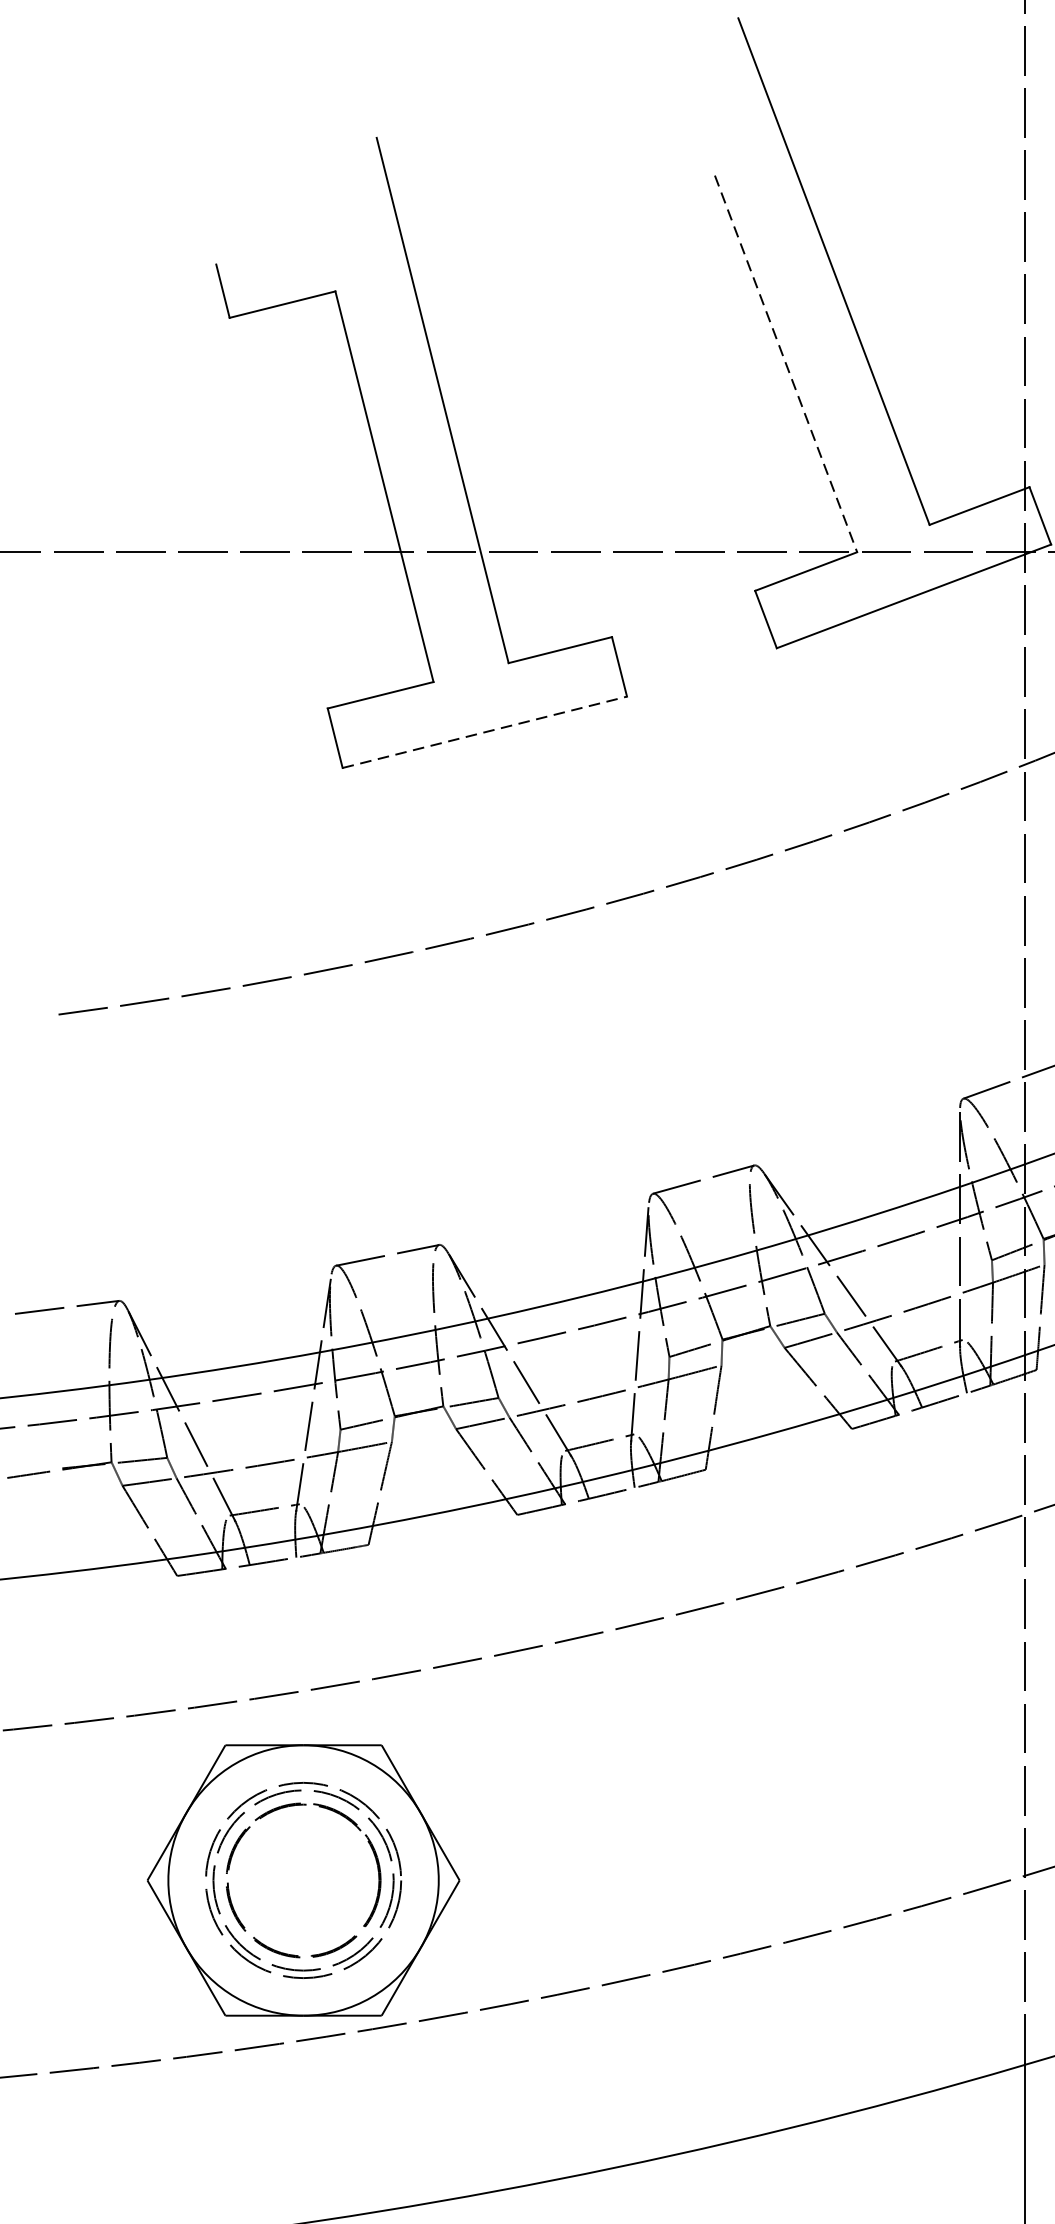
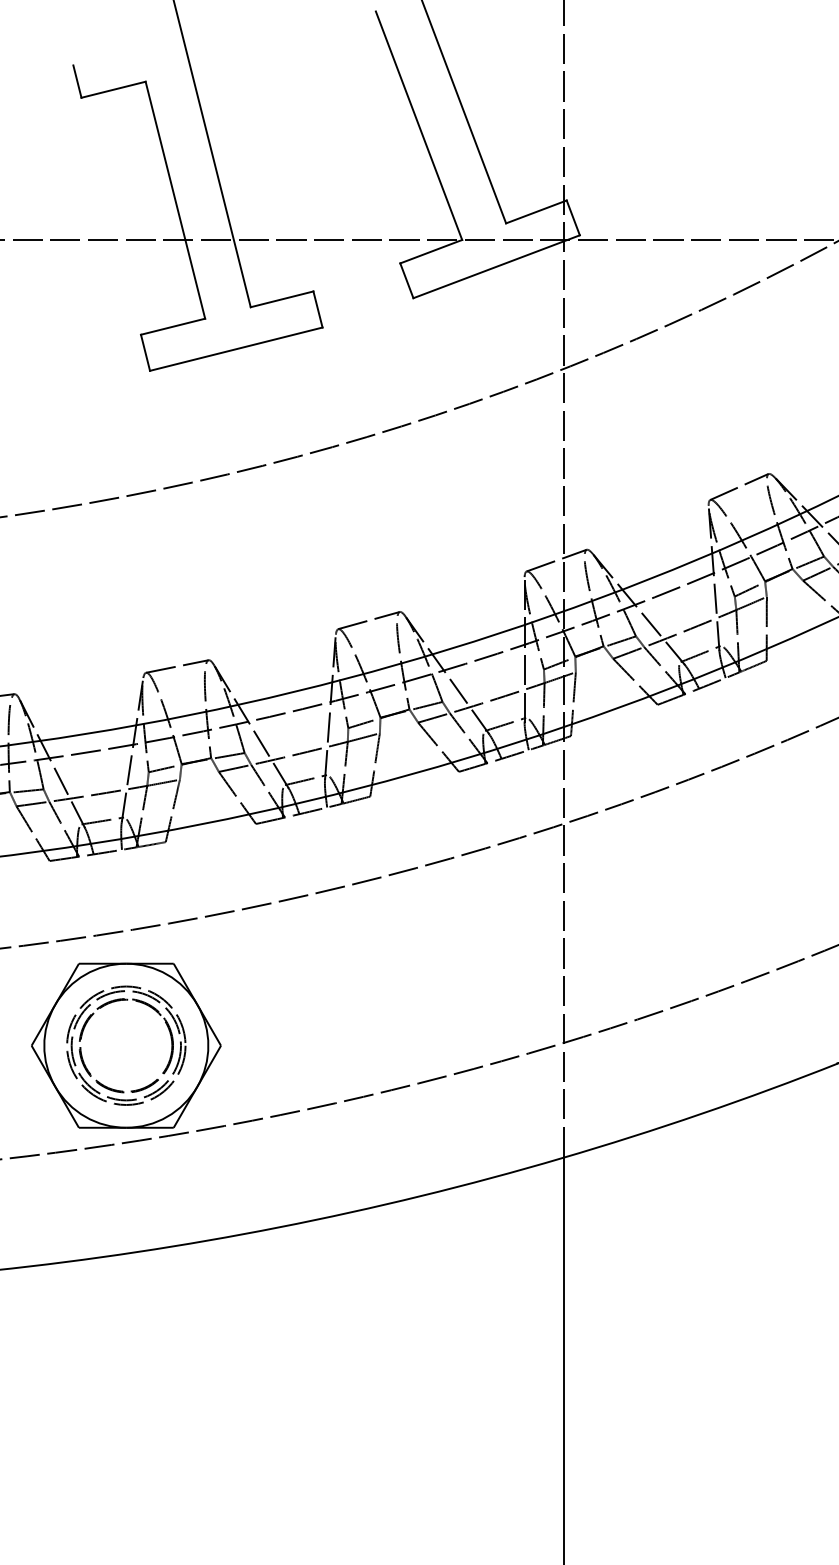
line: (786, 365) -> (419, 126), dashed -> solid
line: (485, 732) -> (236, 349), dashed -> solid

